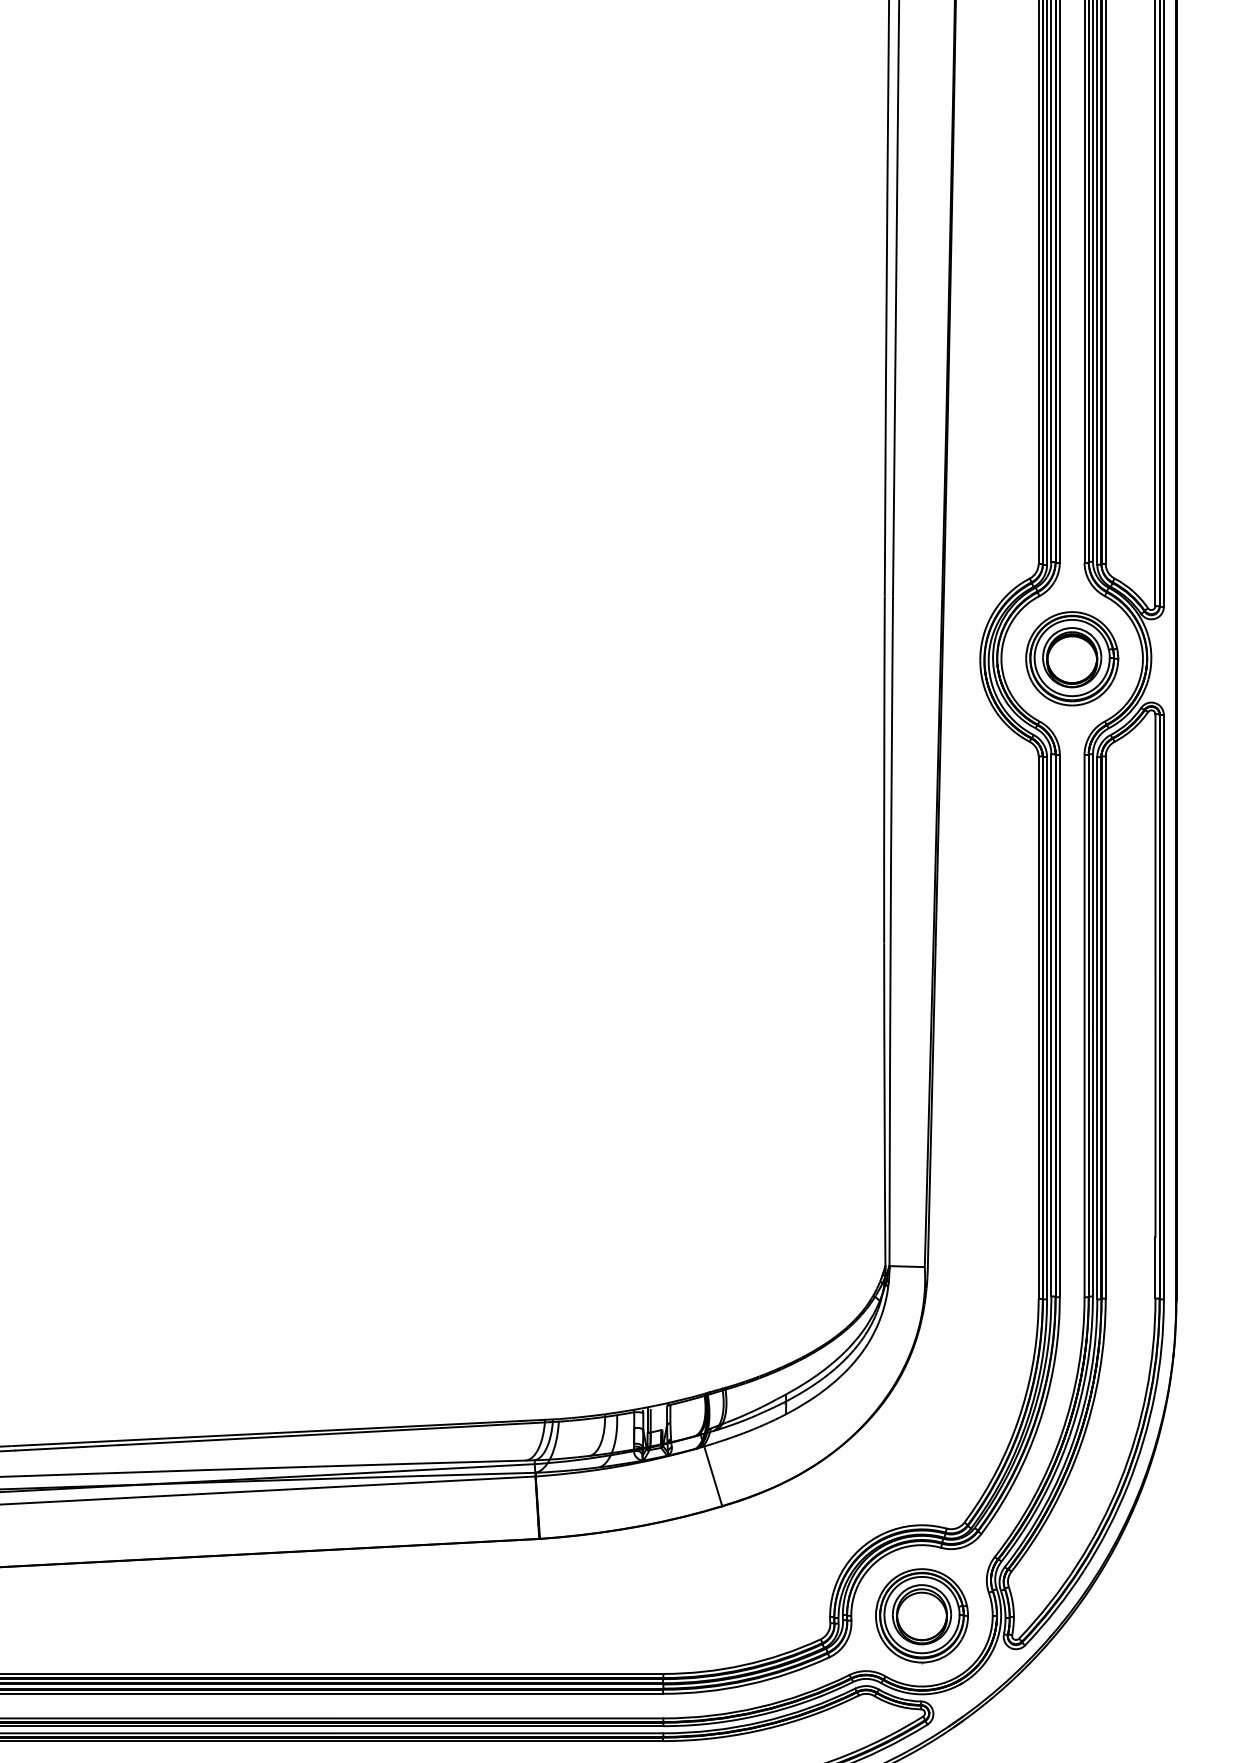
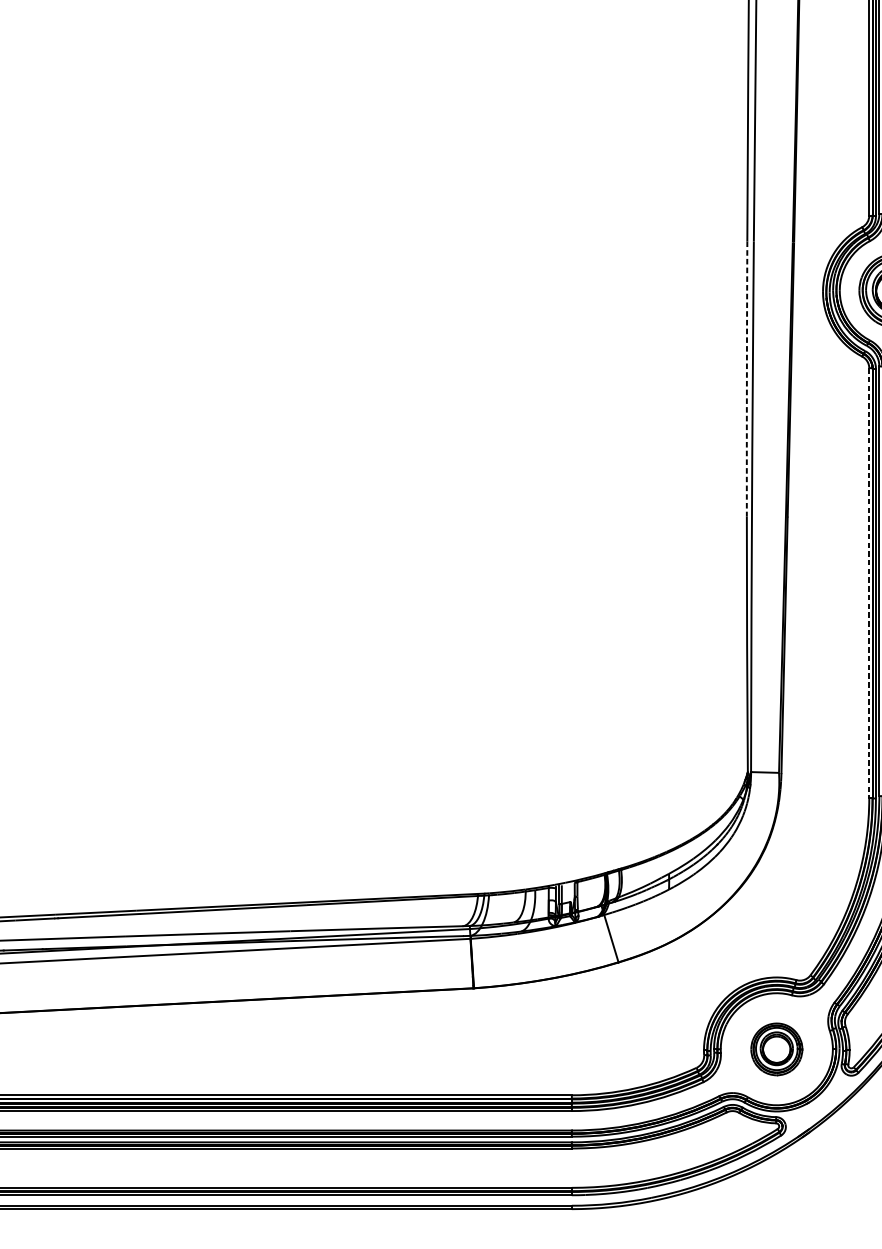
arc: (884, 770) -> (747, 379), solid -> dashed
line: (1038, 1028) -> (869, 583), solid -> dashed
part: (921, 1616) -> (776, 1049), size x0.7

